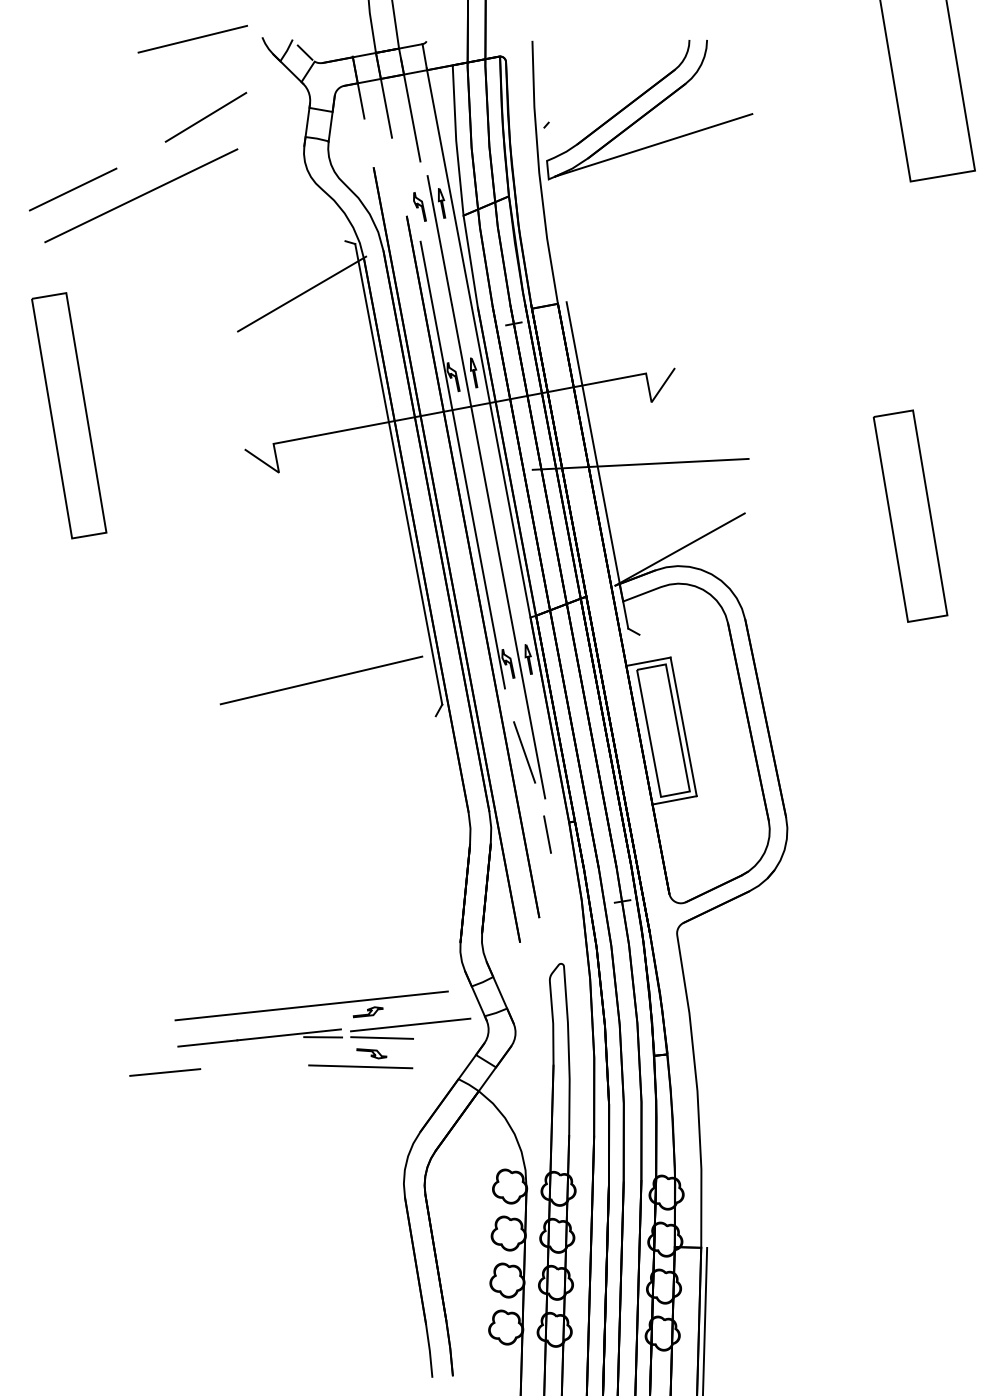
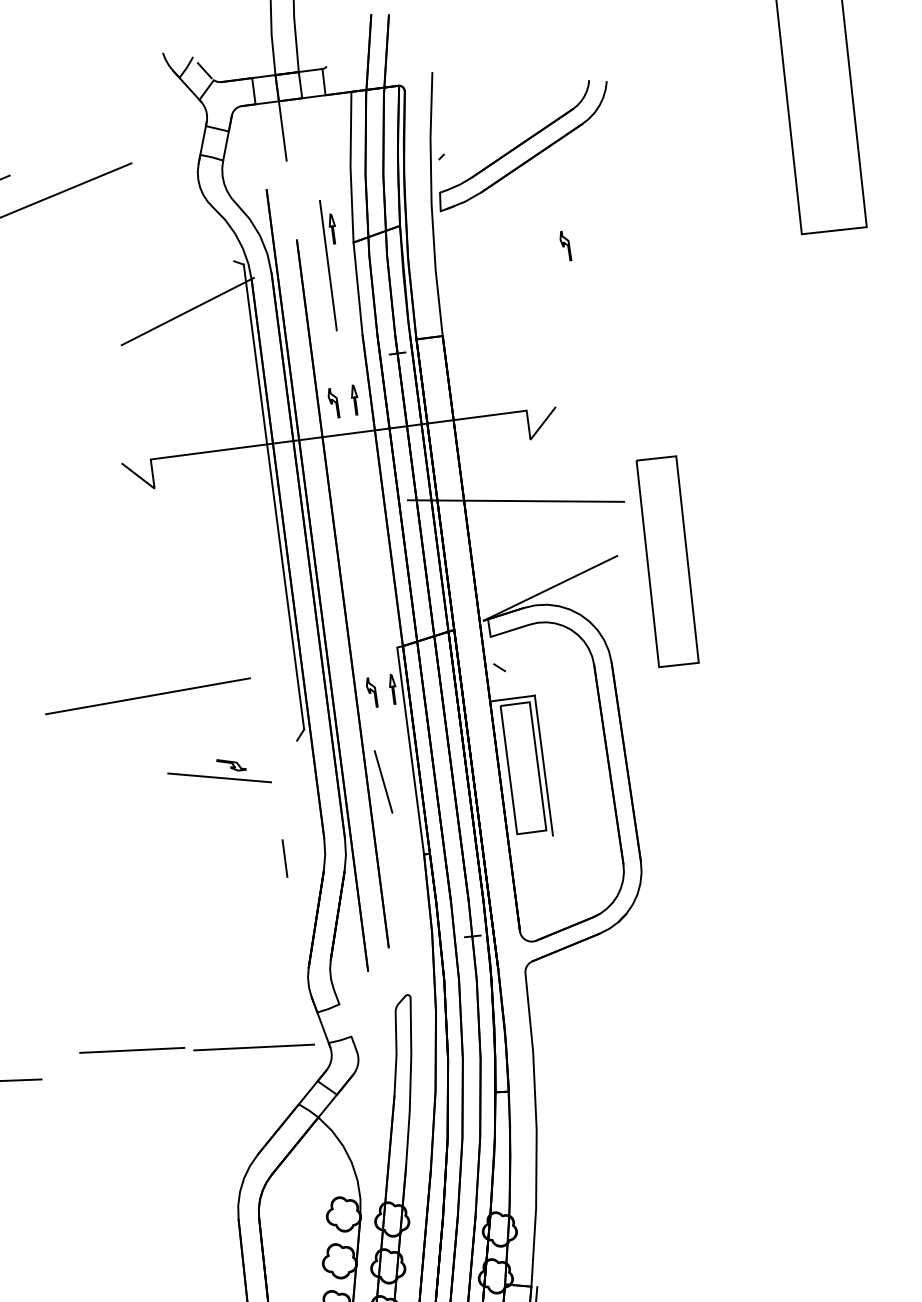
line: (192, 38) -> (93, 50), removed
line: (358, 87) -> (256, 108), removed
line: (410, 109) -> (306, 133), removed
line: (205, 116) -> (101, 128), removed
line: (653, 145) -> (547, 183), removed
part: (419, 206) -> (565, 245), moved
line: (497, 445) -> (374, 473), removed
line: (462, 464) -> (338, 490), removed
line: (597, 465) -> (472, 499), removed
part: (910, 515) -> (667, 561), moved
line: (498, 551) -> (369, 579), removed
line: (321, 680) -> (148, 696), moved
line: (674, 800) -> (530, 838), removed
line: (547, 834) -> (284, 858), moved
line: (499, 992) -> (344, 1020), removed
part: (311, 1005) -> (156, 1022), removed
line: (323, 1037) -> (166, 1054), removed
line: (382, 1037) -> (225, 1058), removed
line: (207, 1043) -> (50, 1054), removed
part: (360, 1051) -> (220, 762), moved

